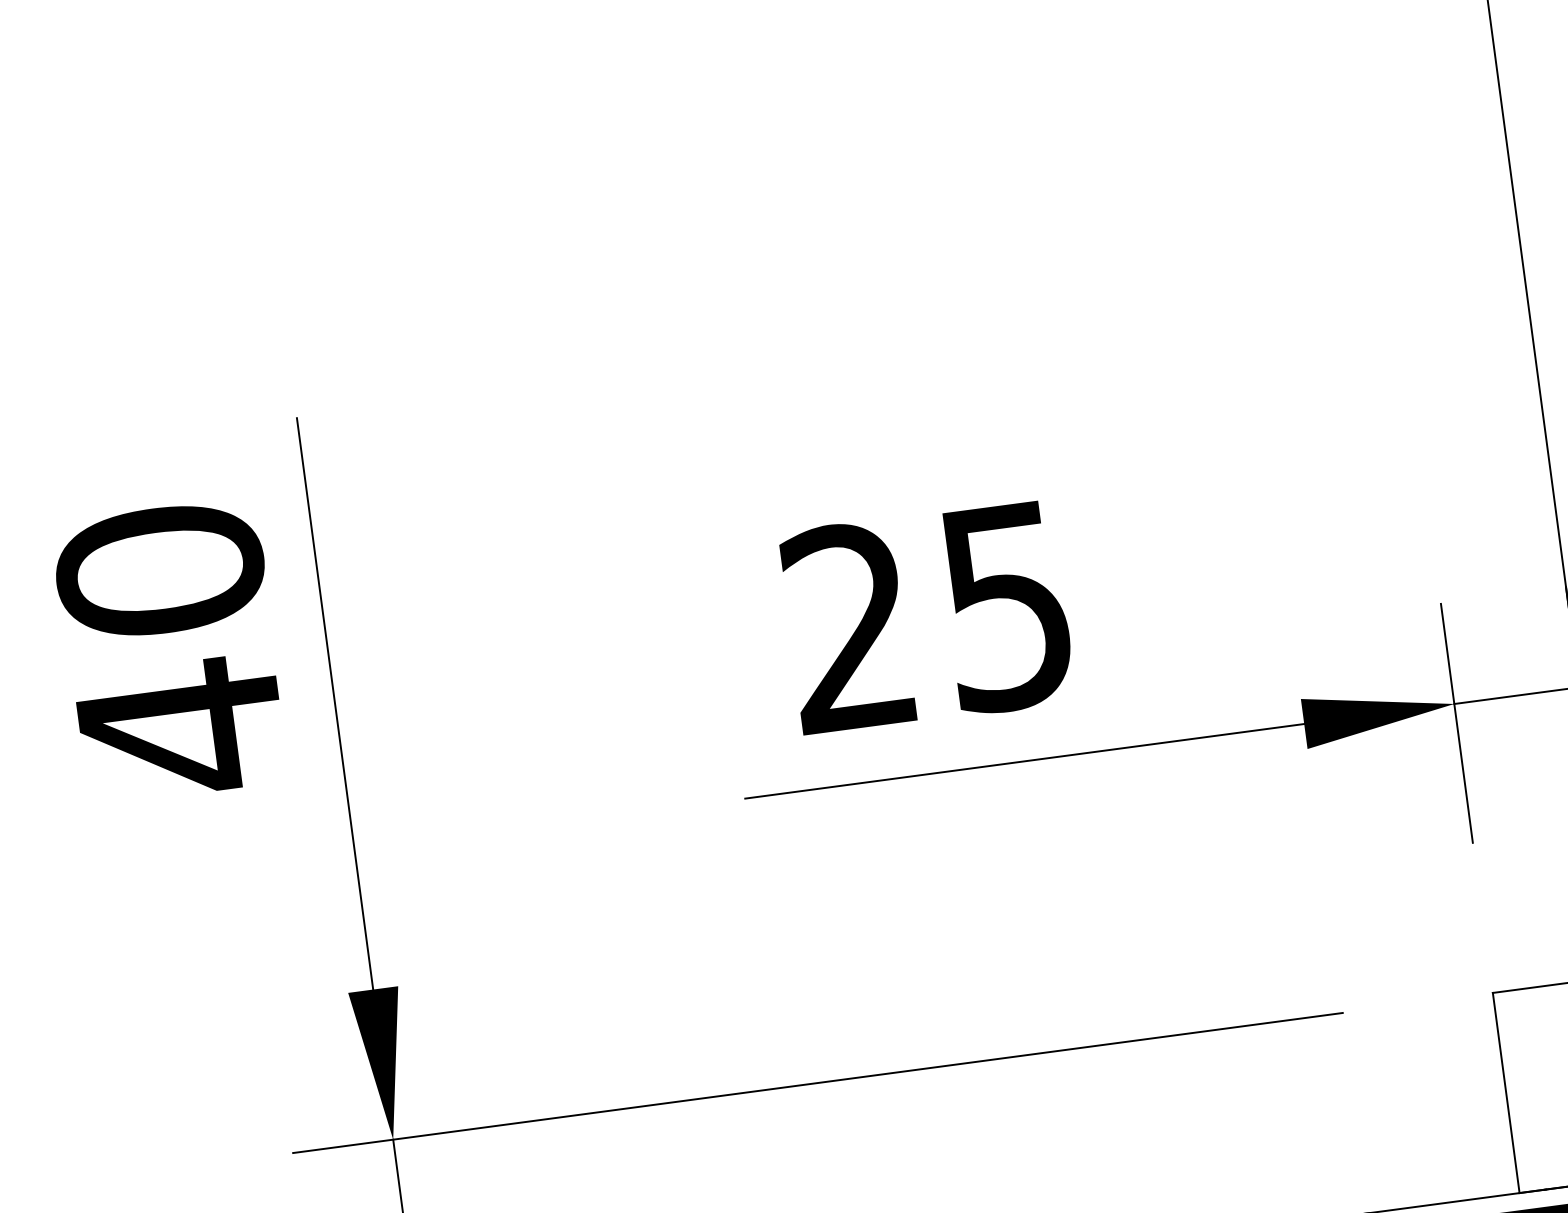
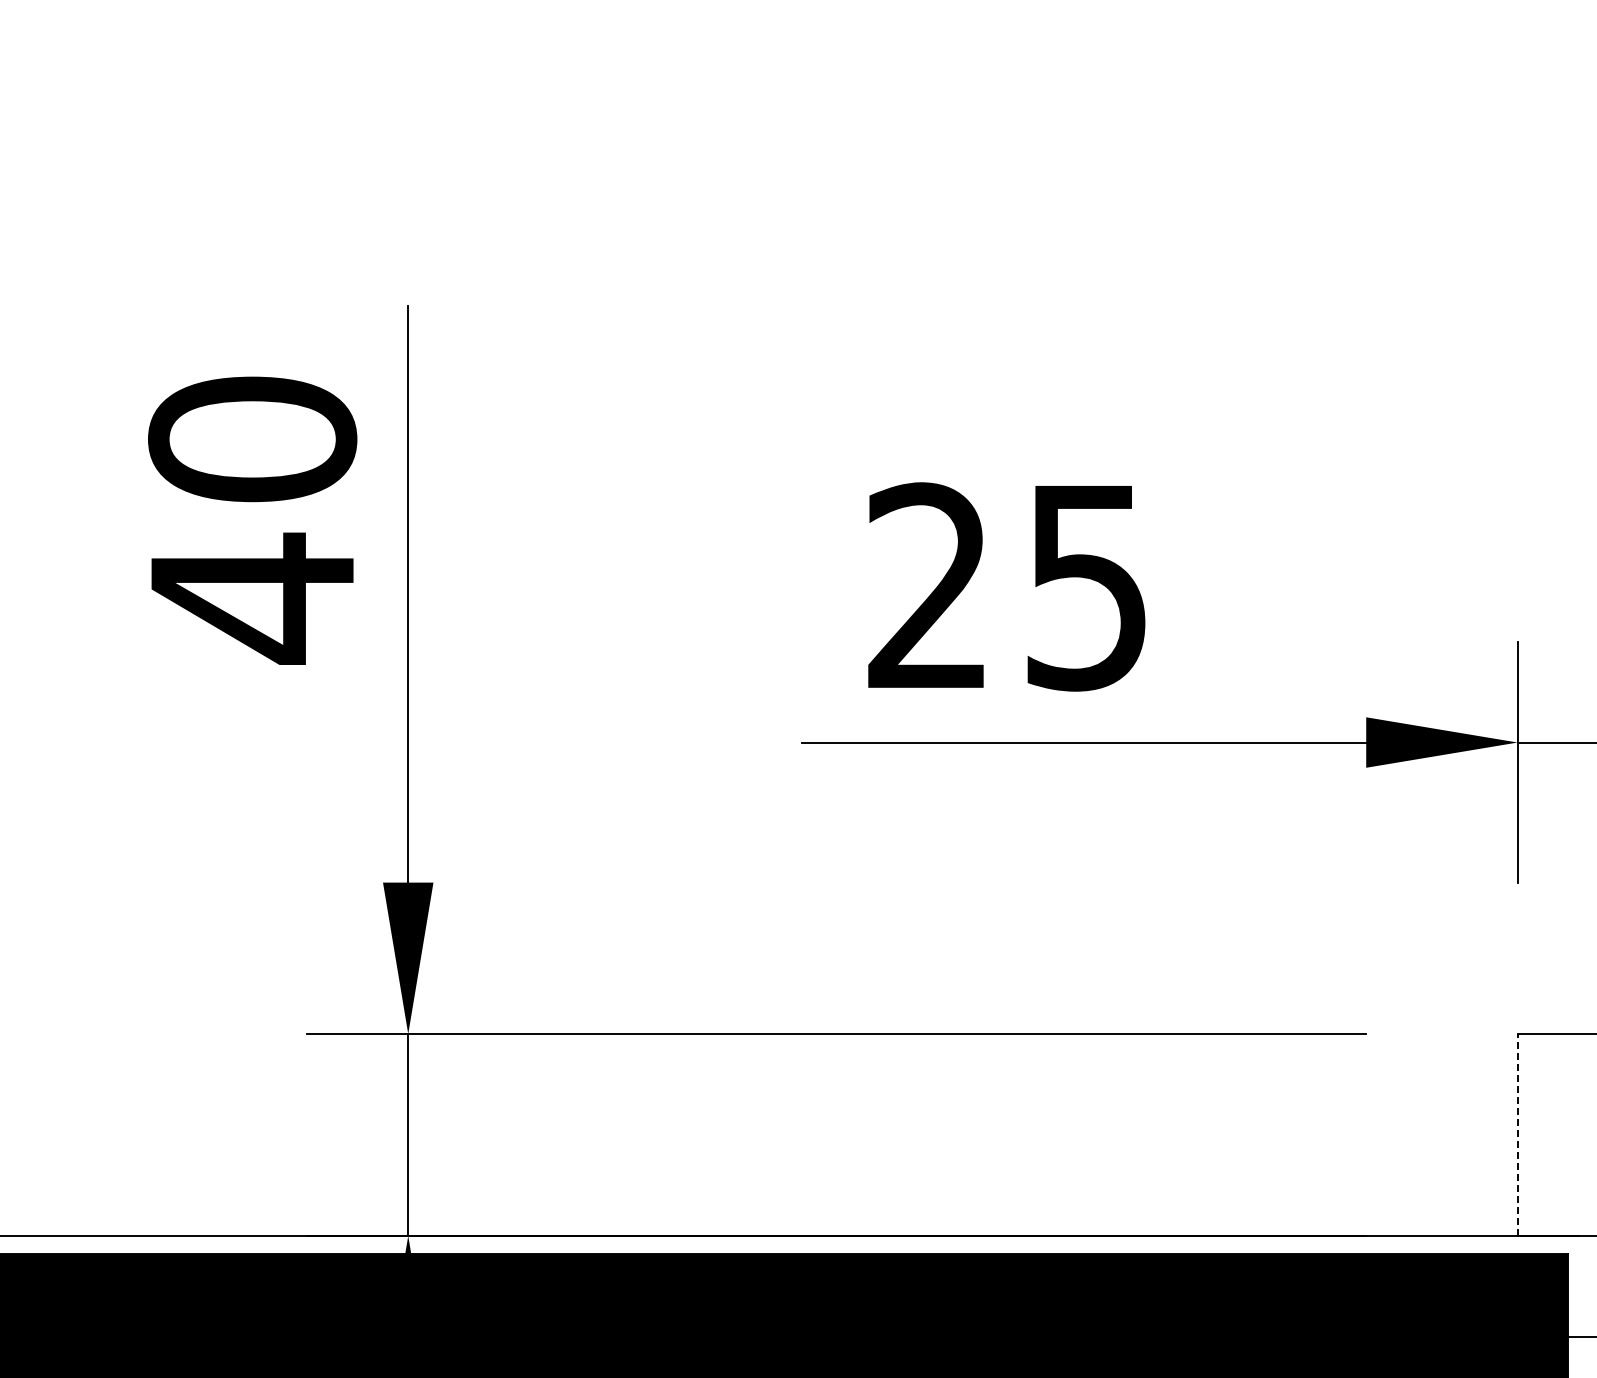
line: (1506, 1093) -> (1517, 1135), solid -> dashed

